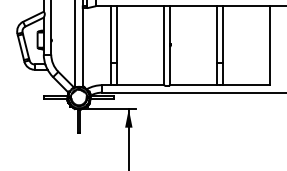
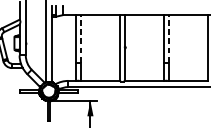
line: (117, 34) -> (80, 38), solid -> dashed
line: (222, 34) -> (168, 38), solid -> dashed

